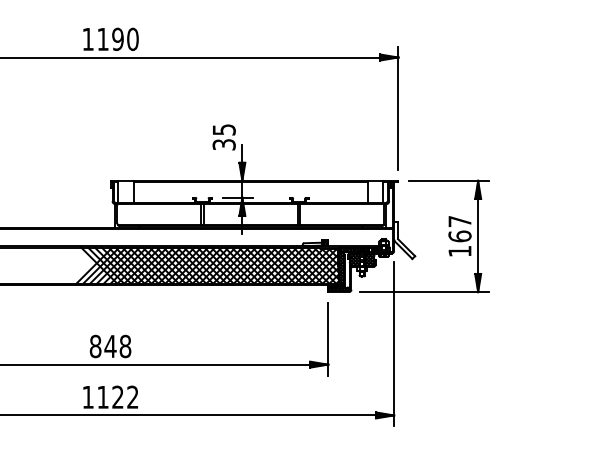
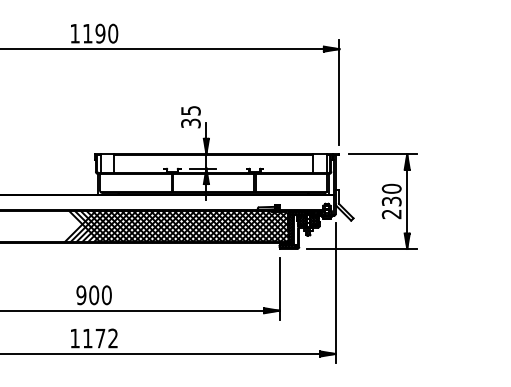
text: (459, 236) -> (391, 201), 167 -> 230
text: (109, 346) -> (93, 295), 848 -> 900
text: (117, 397) -> (100, 338), 1122 -> 1172

